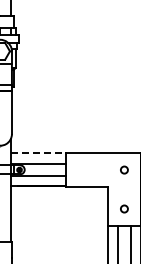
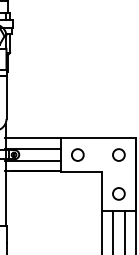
line: (38, 153) -> (33, 138), dashed -> solid
circle: (83, 169) -> (78, 154), added
circle: (124, 169) -> (119, 154), size x1.67
circle: (124, 208) -> (119, 193), size x1.67

